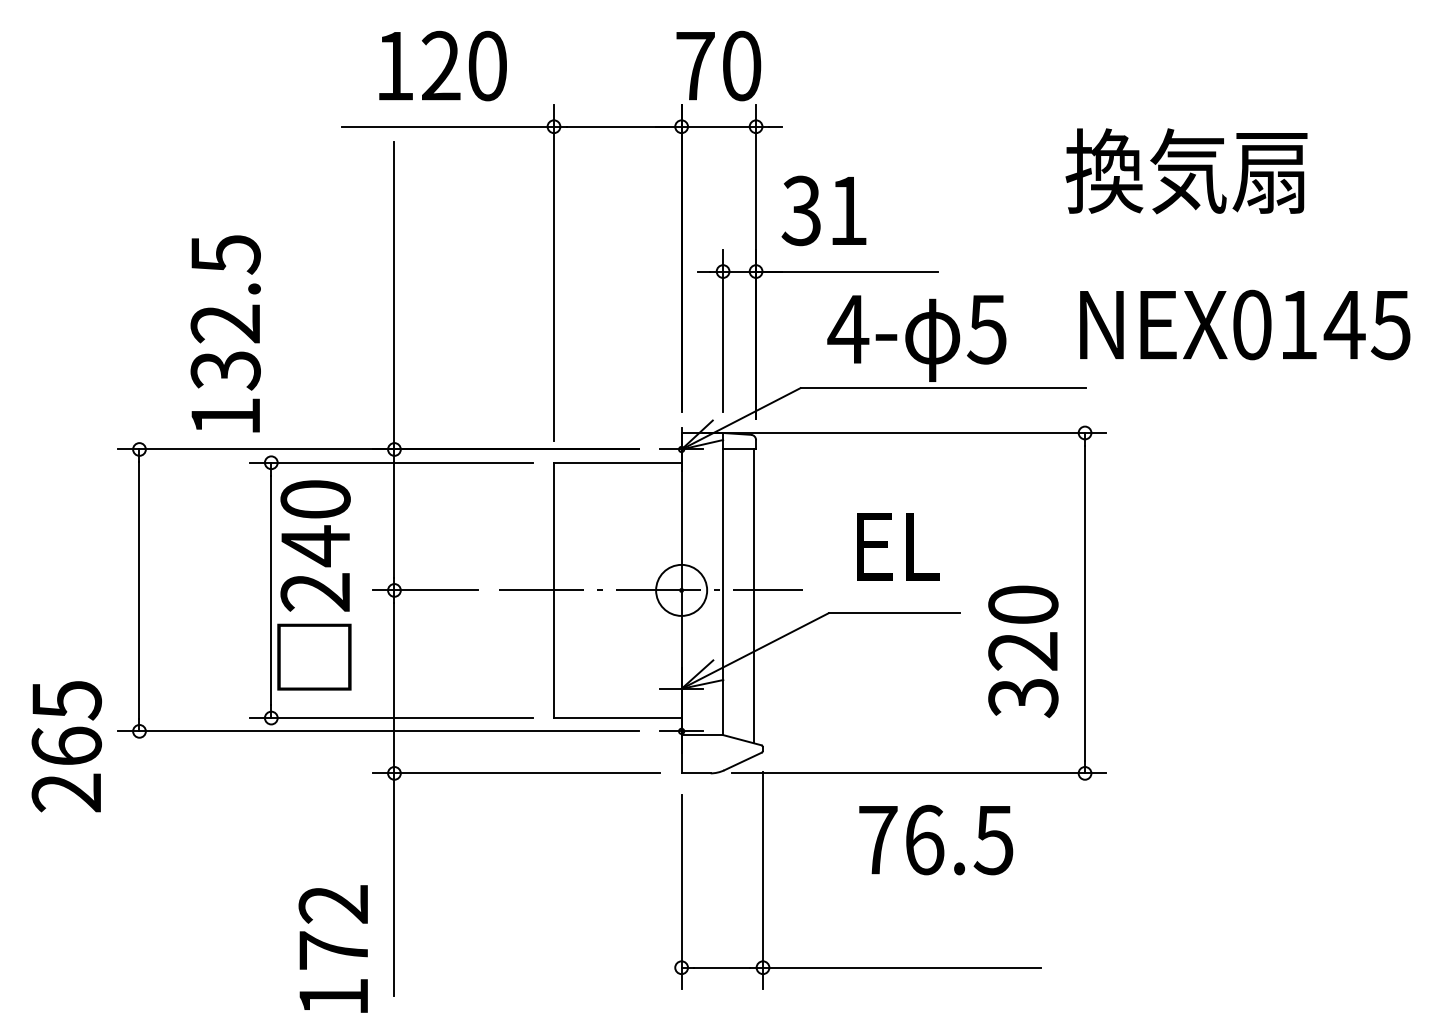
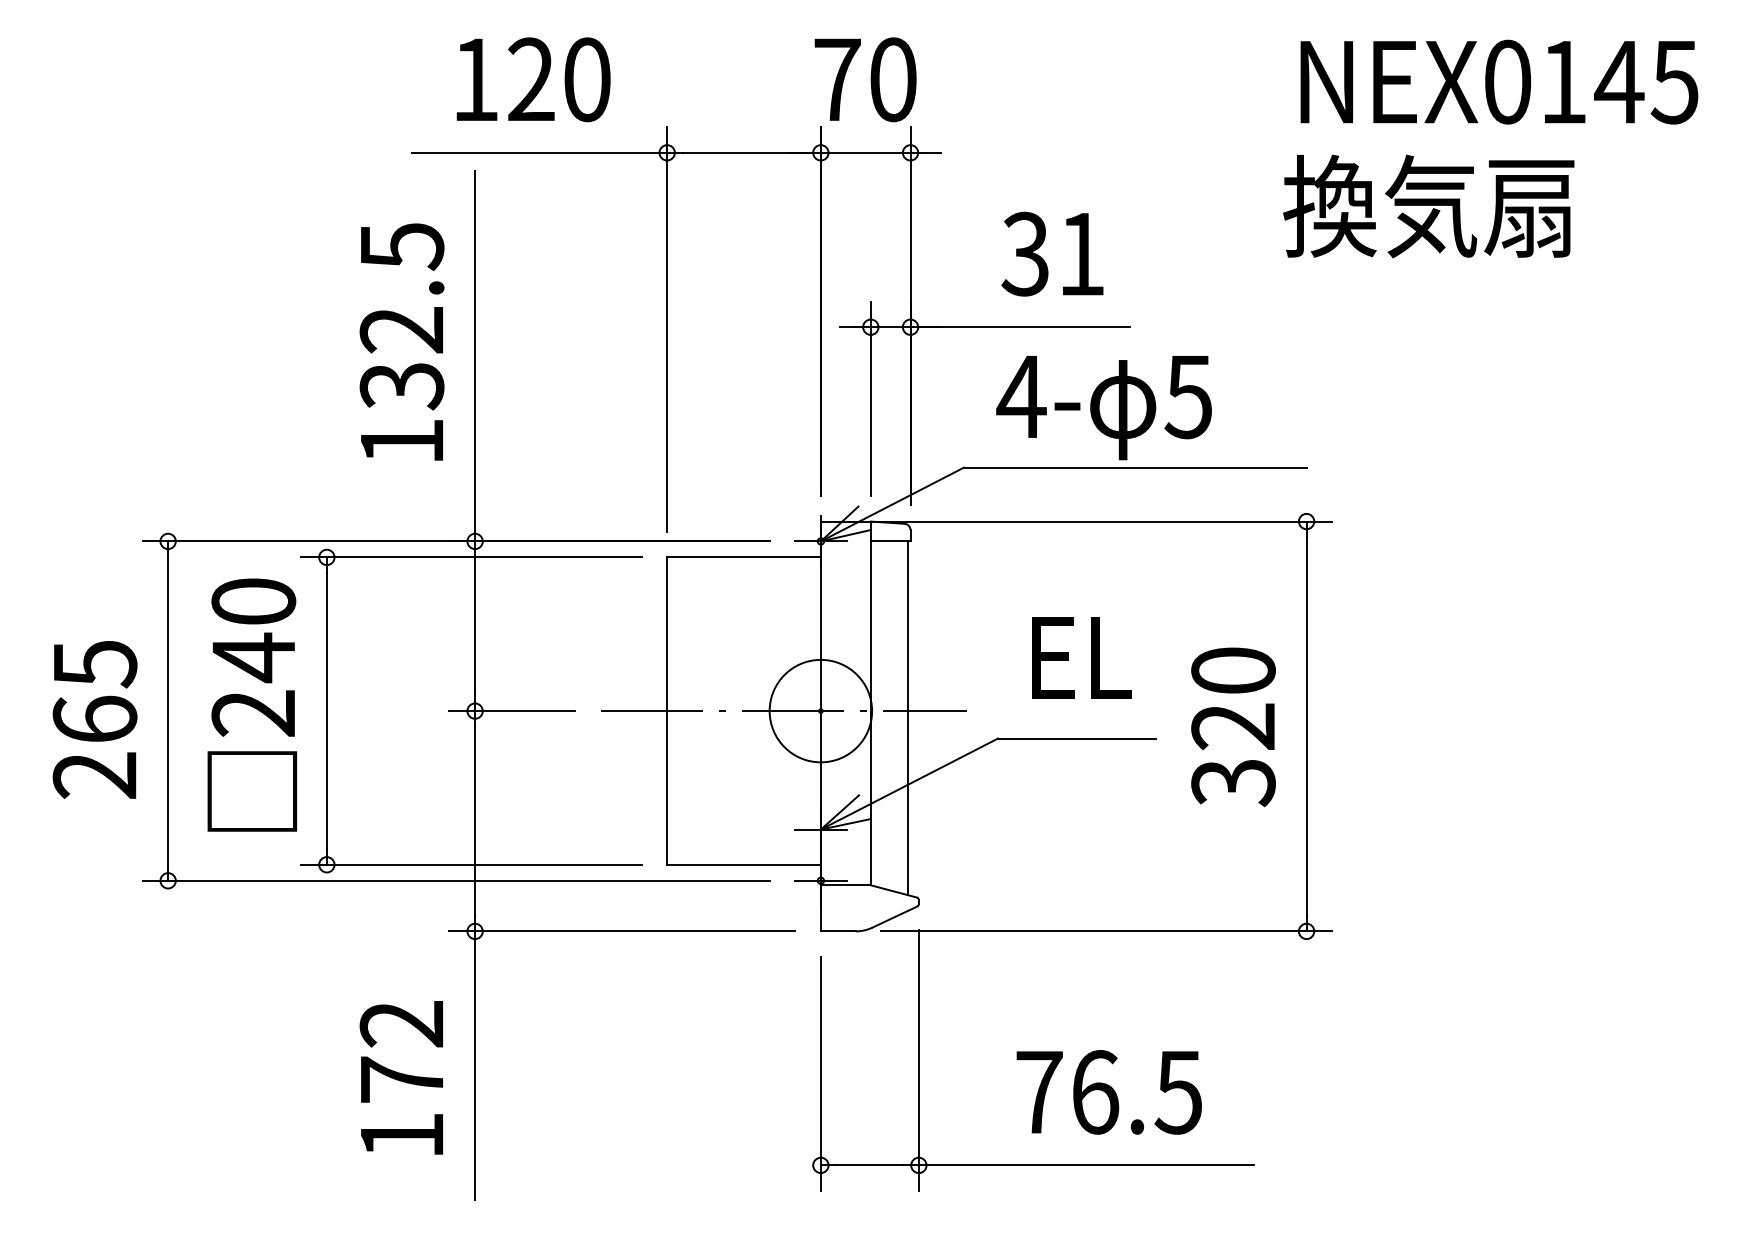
text: (823, 210) -> (1051, 253), moved
text: (1245, 324) -> (1499, 81), moved
text: (225, 333) -> (401, 341), moved
text: (314, 585) -> (252, 705), moved
circle: (681, 589) -> (820, 710), size x1.67
text: (1023, 651) -> (1233, 726), moved
text: (66, 746) -> (94, 719), moved
text: (936, 839) -> (1109, 1091), moved
text: (332, 948) -> (400, 1077), moved

